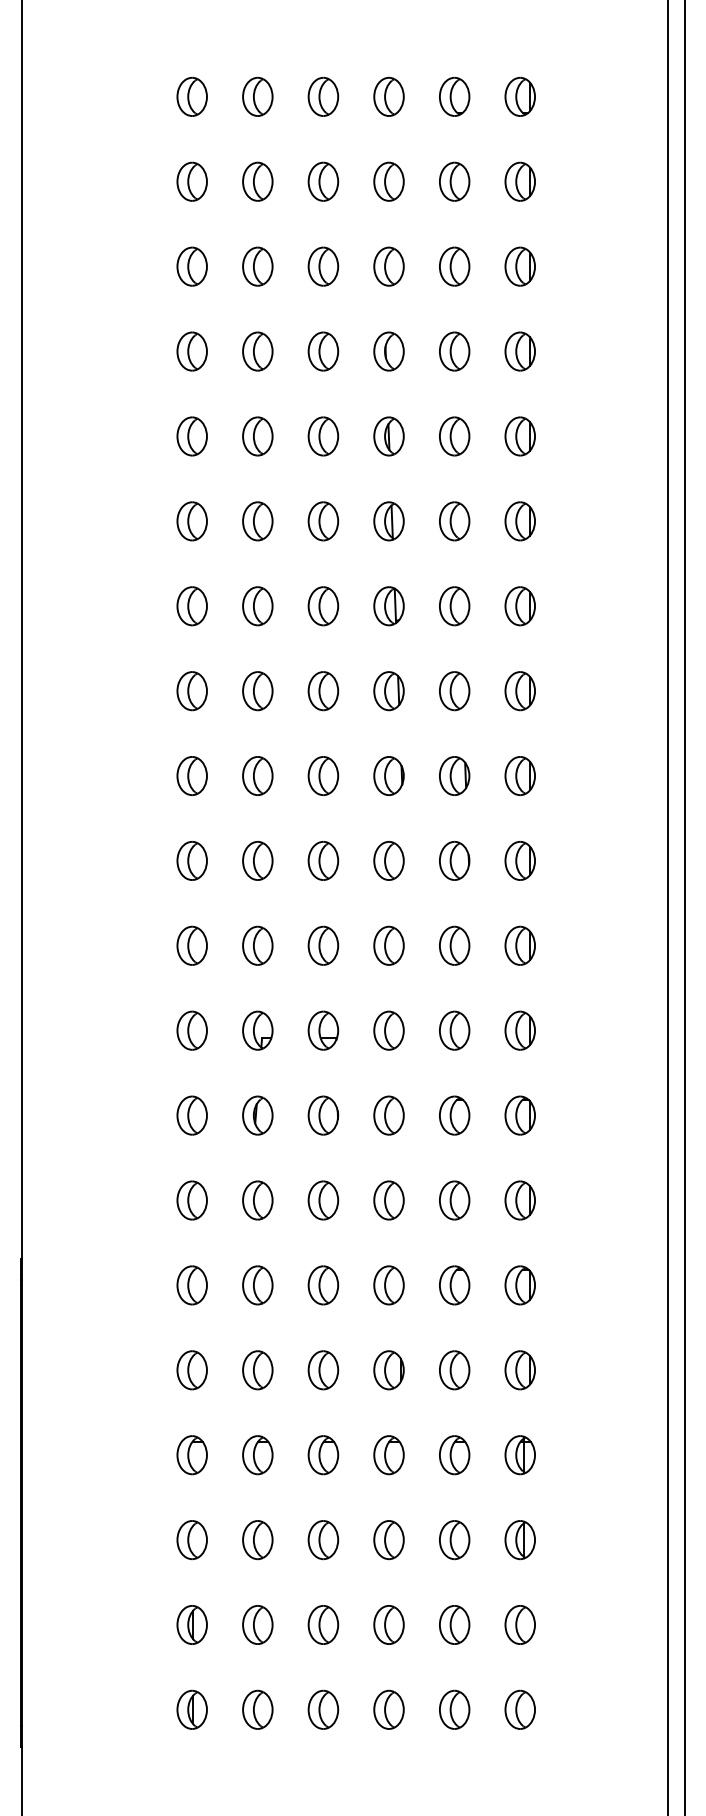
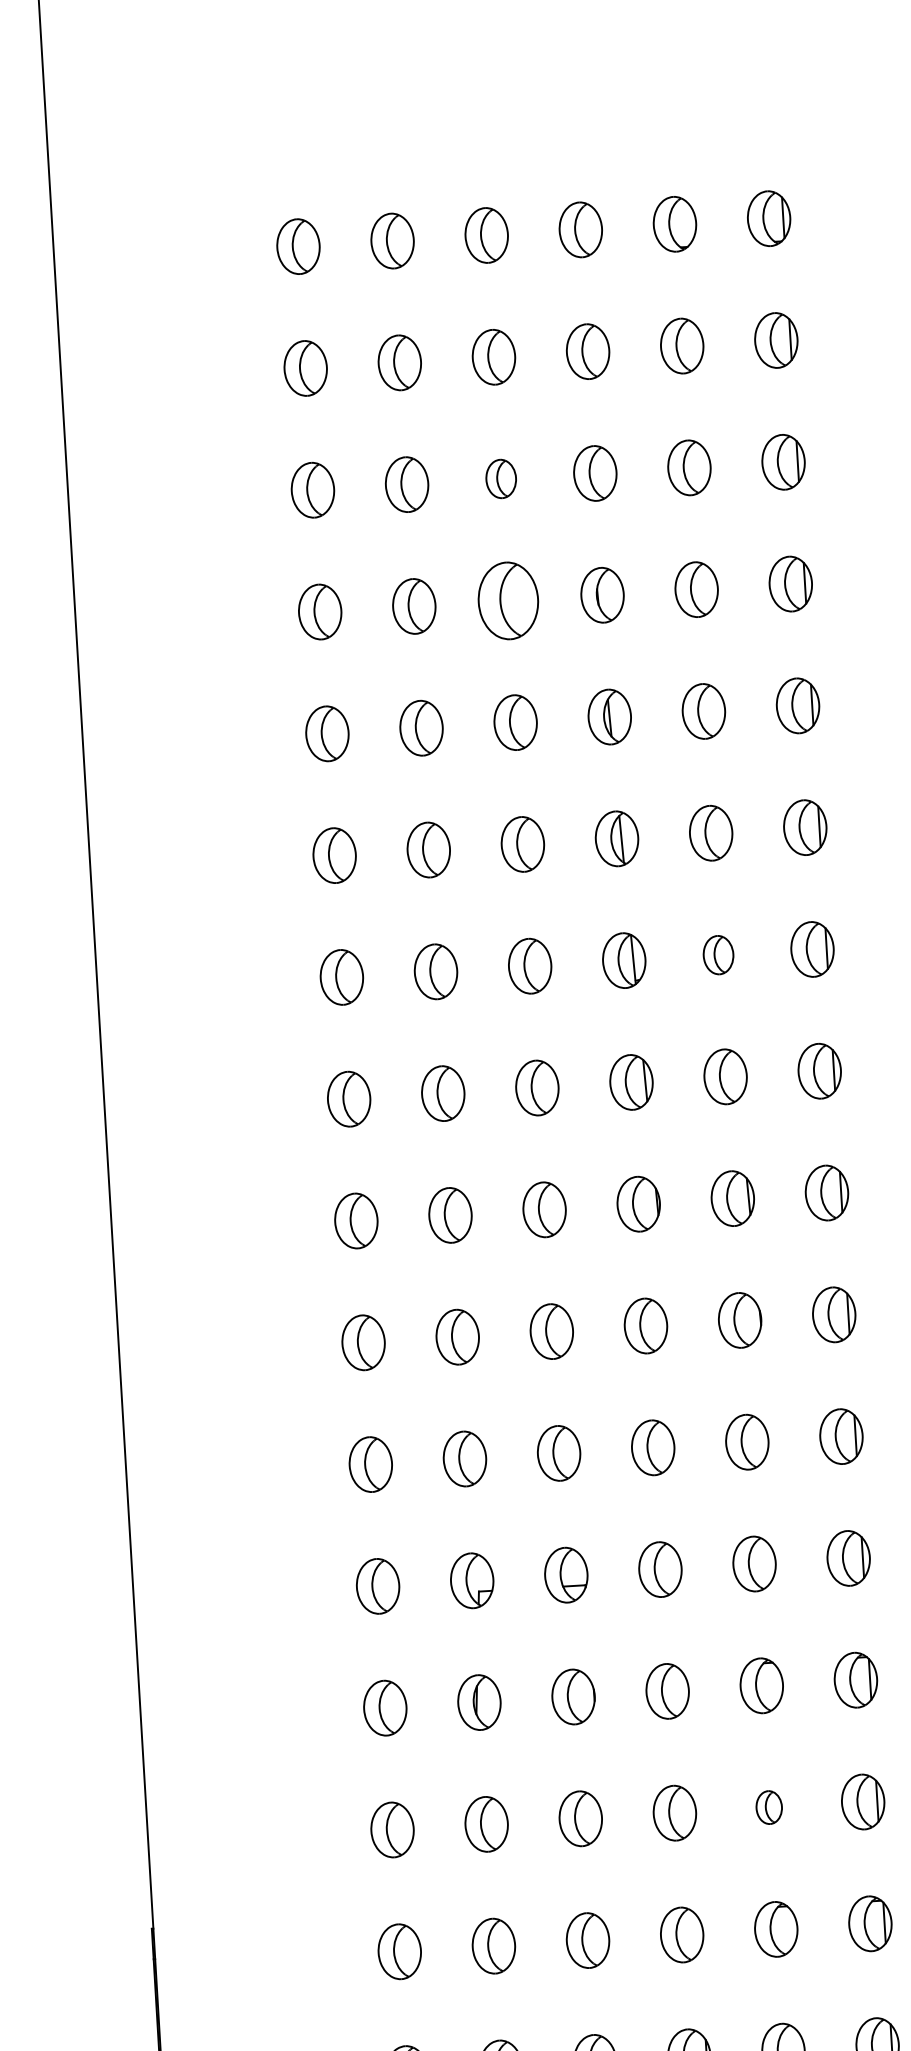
part: (323, 266) -> (501, 478), size x0.7
part: (323, 351) -> (508, 600), size x1.4
part: (454, 606) -> (718, 955), size x0.7
part: (454, 1200) -> (768, 1807), size x0.6

